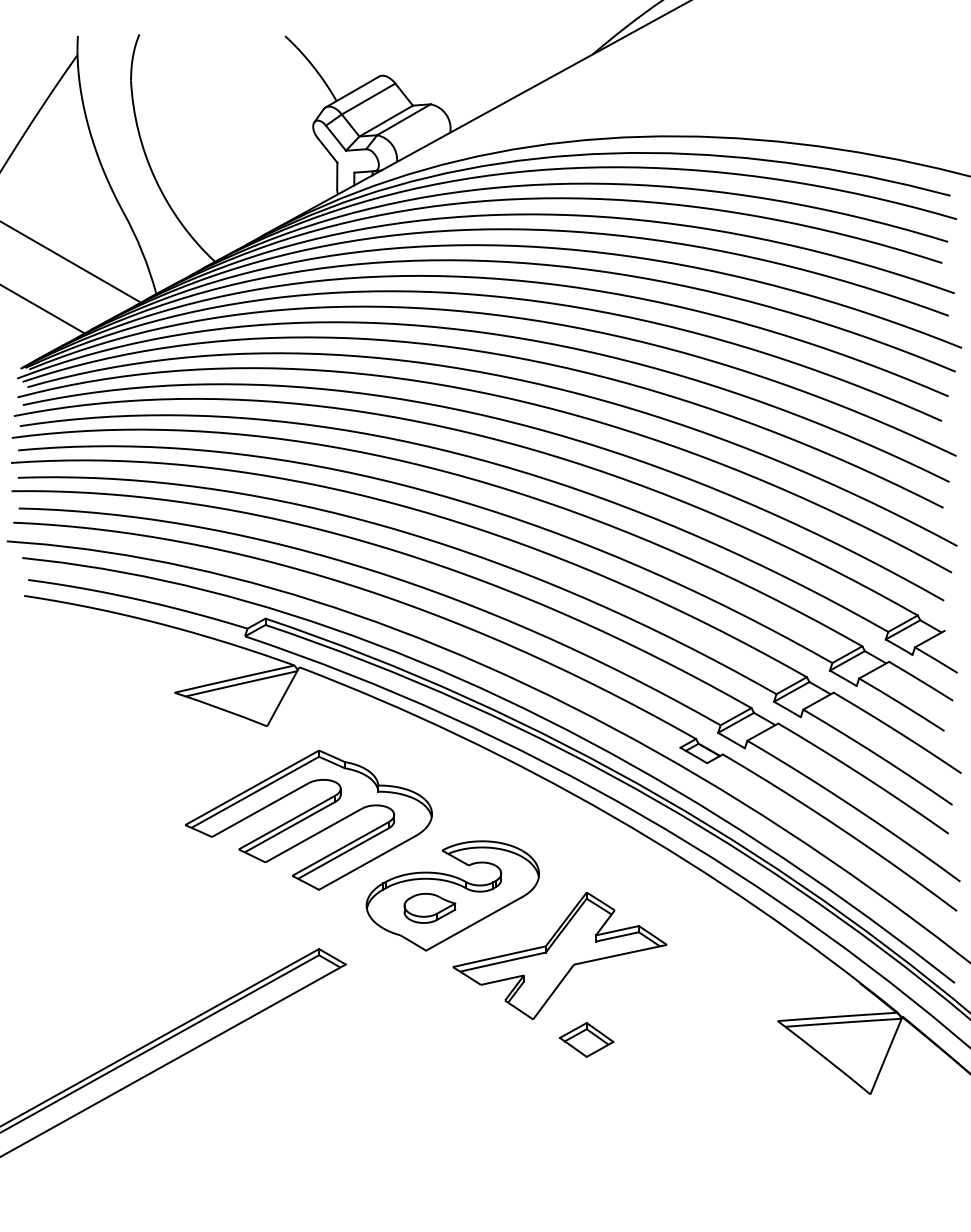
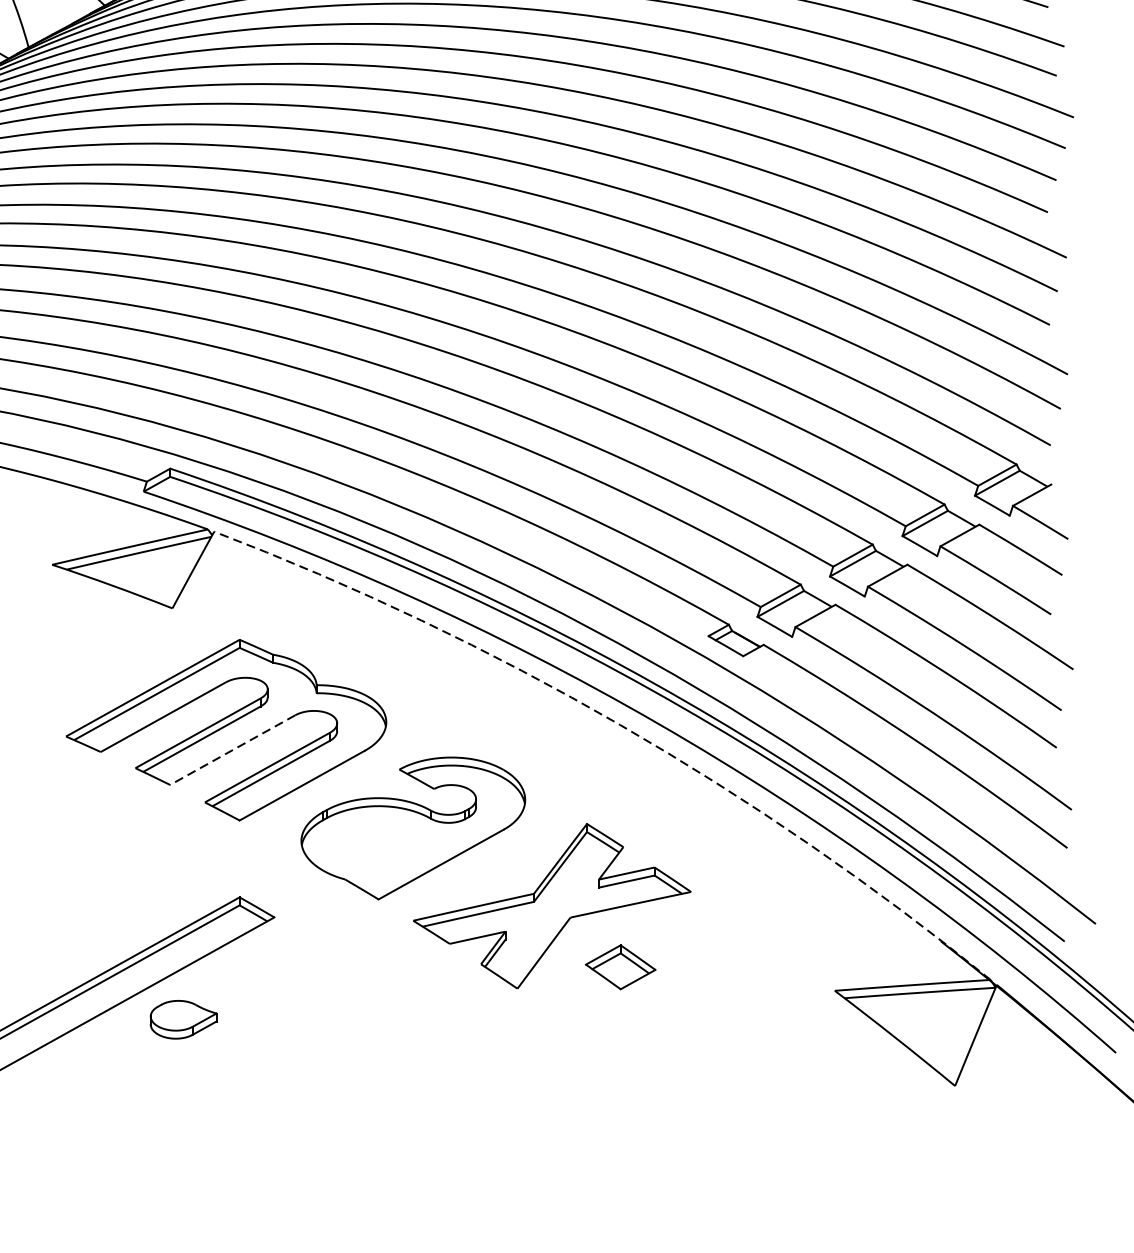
arc: (612, 816) -> (620, 725), solid -> dashed
line: (313, 835) -> (232, 750), solid -> dashed
part: (429, 907) -> (183, 1018), moved
part: (586, 1039) -> (620, 966), moved

